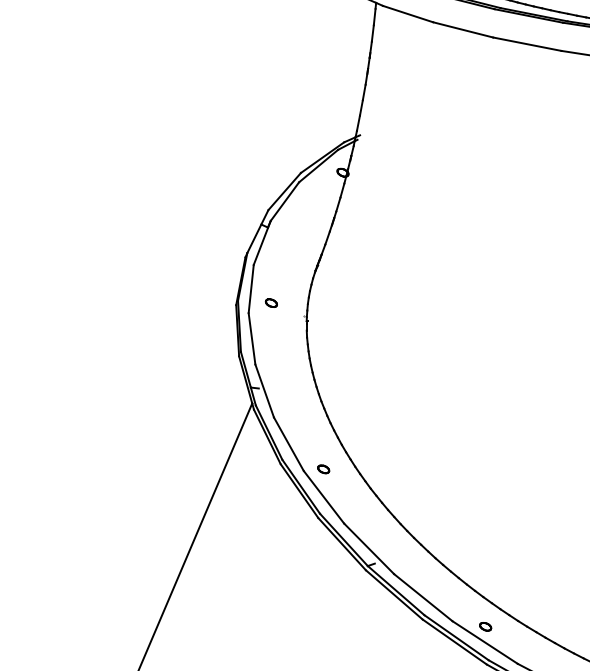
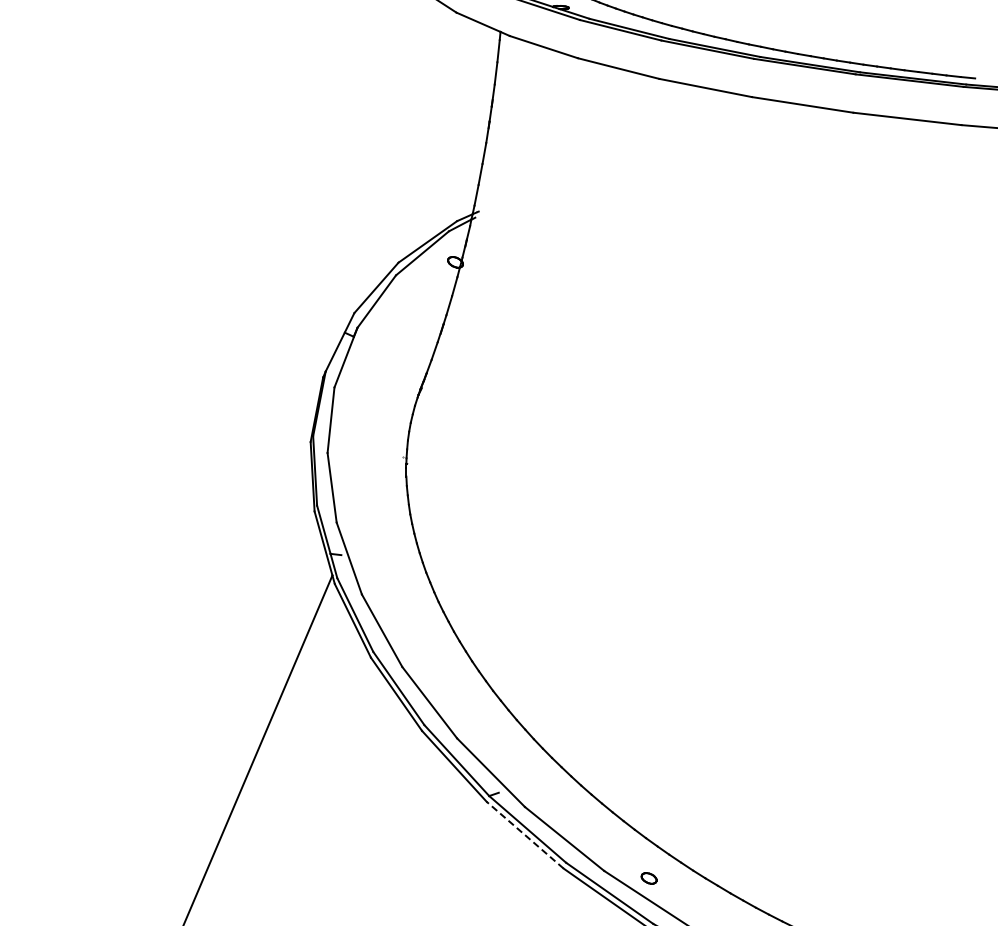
part: (271, 303) -> (358, 439), removed
part: (323, 469) -> (428, 664), removed
line: (394, 595) -> (525, 835), solid -> dashed

